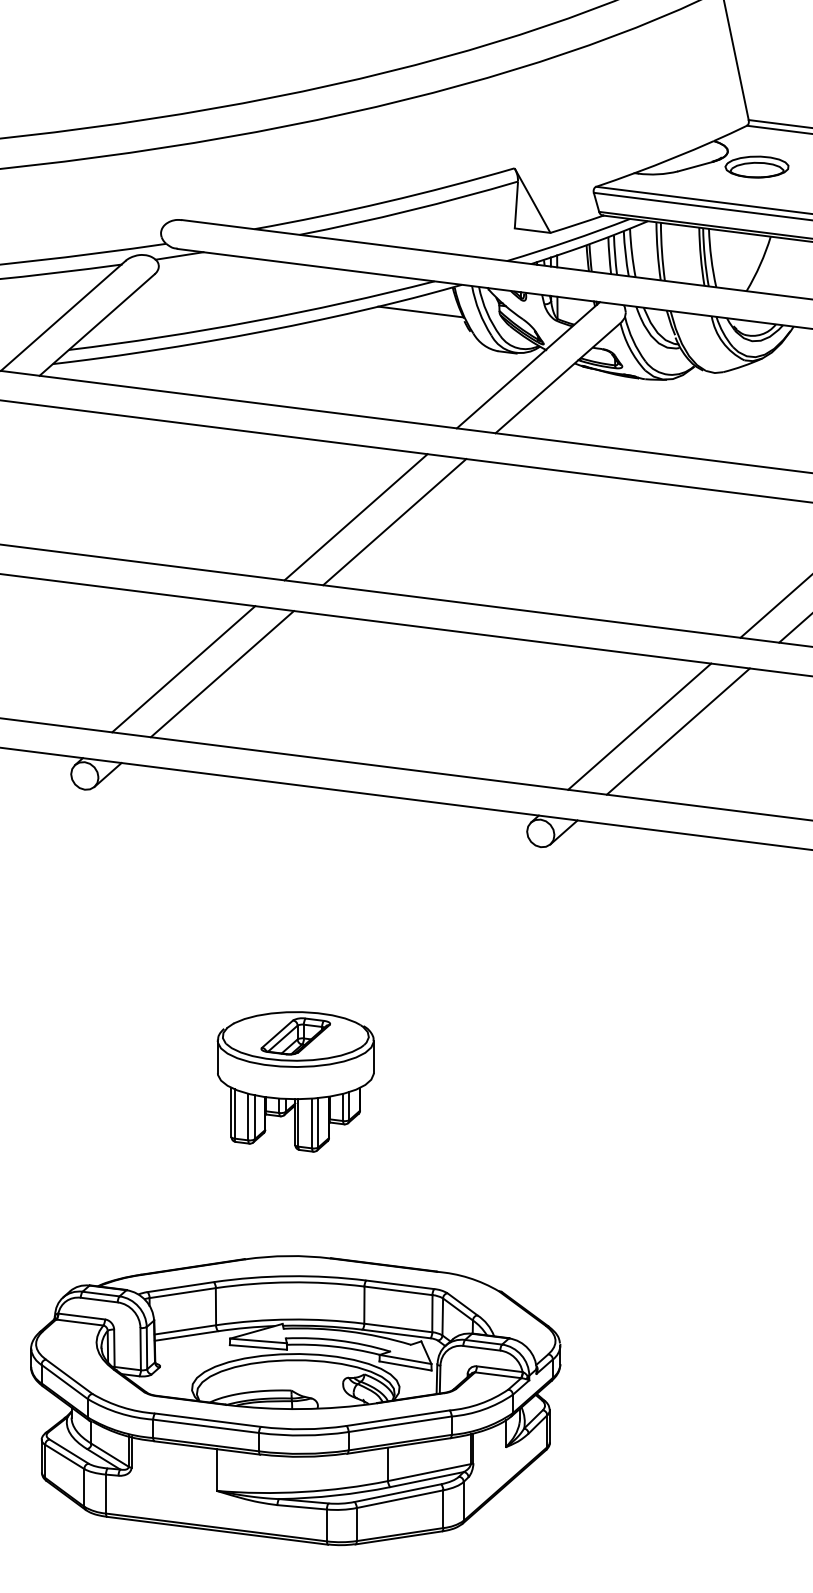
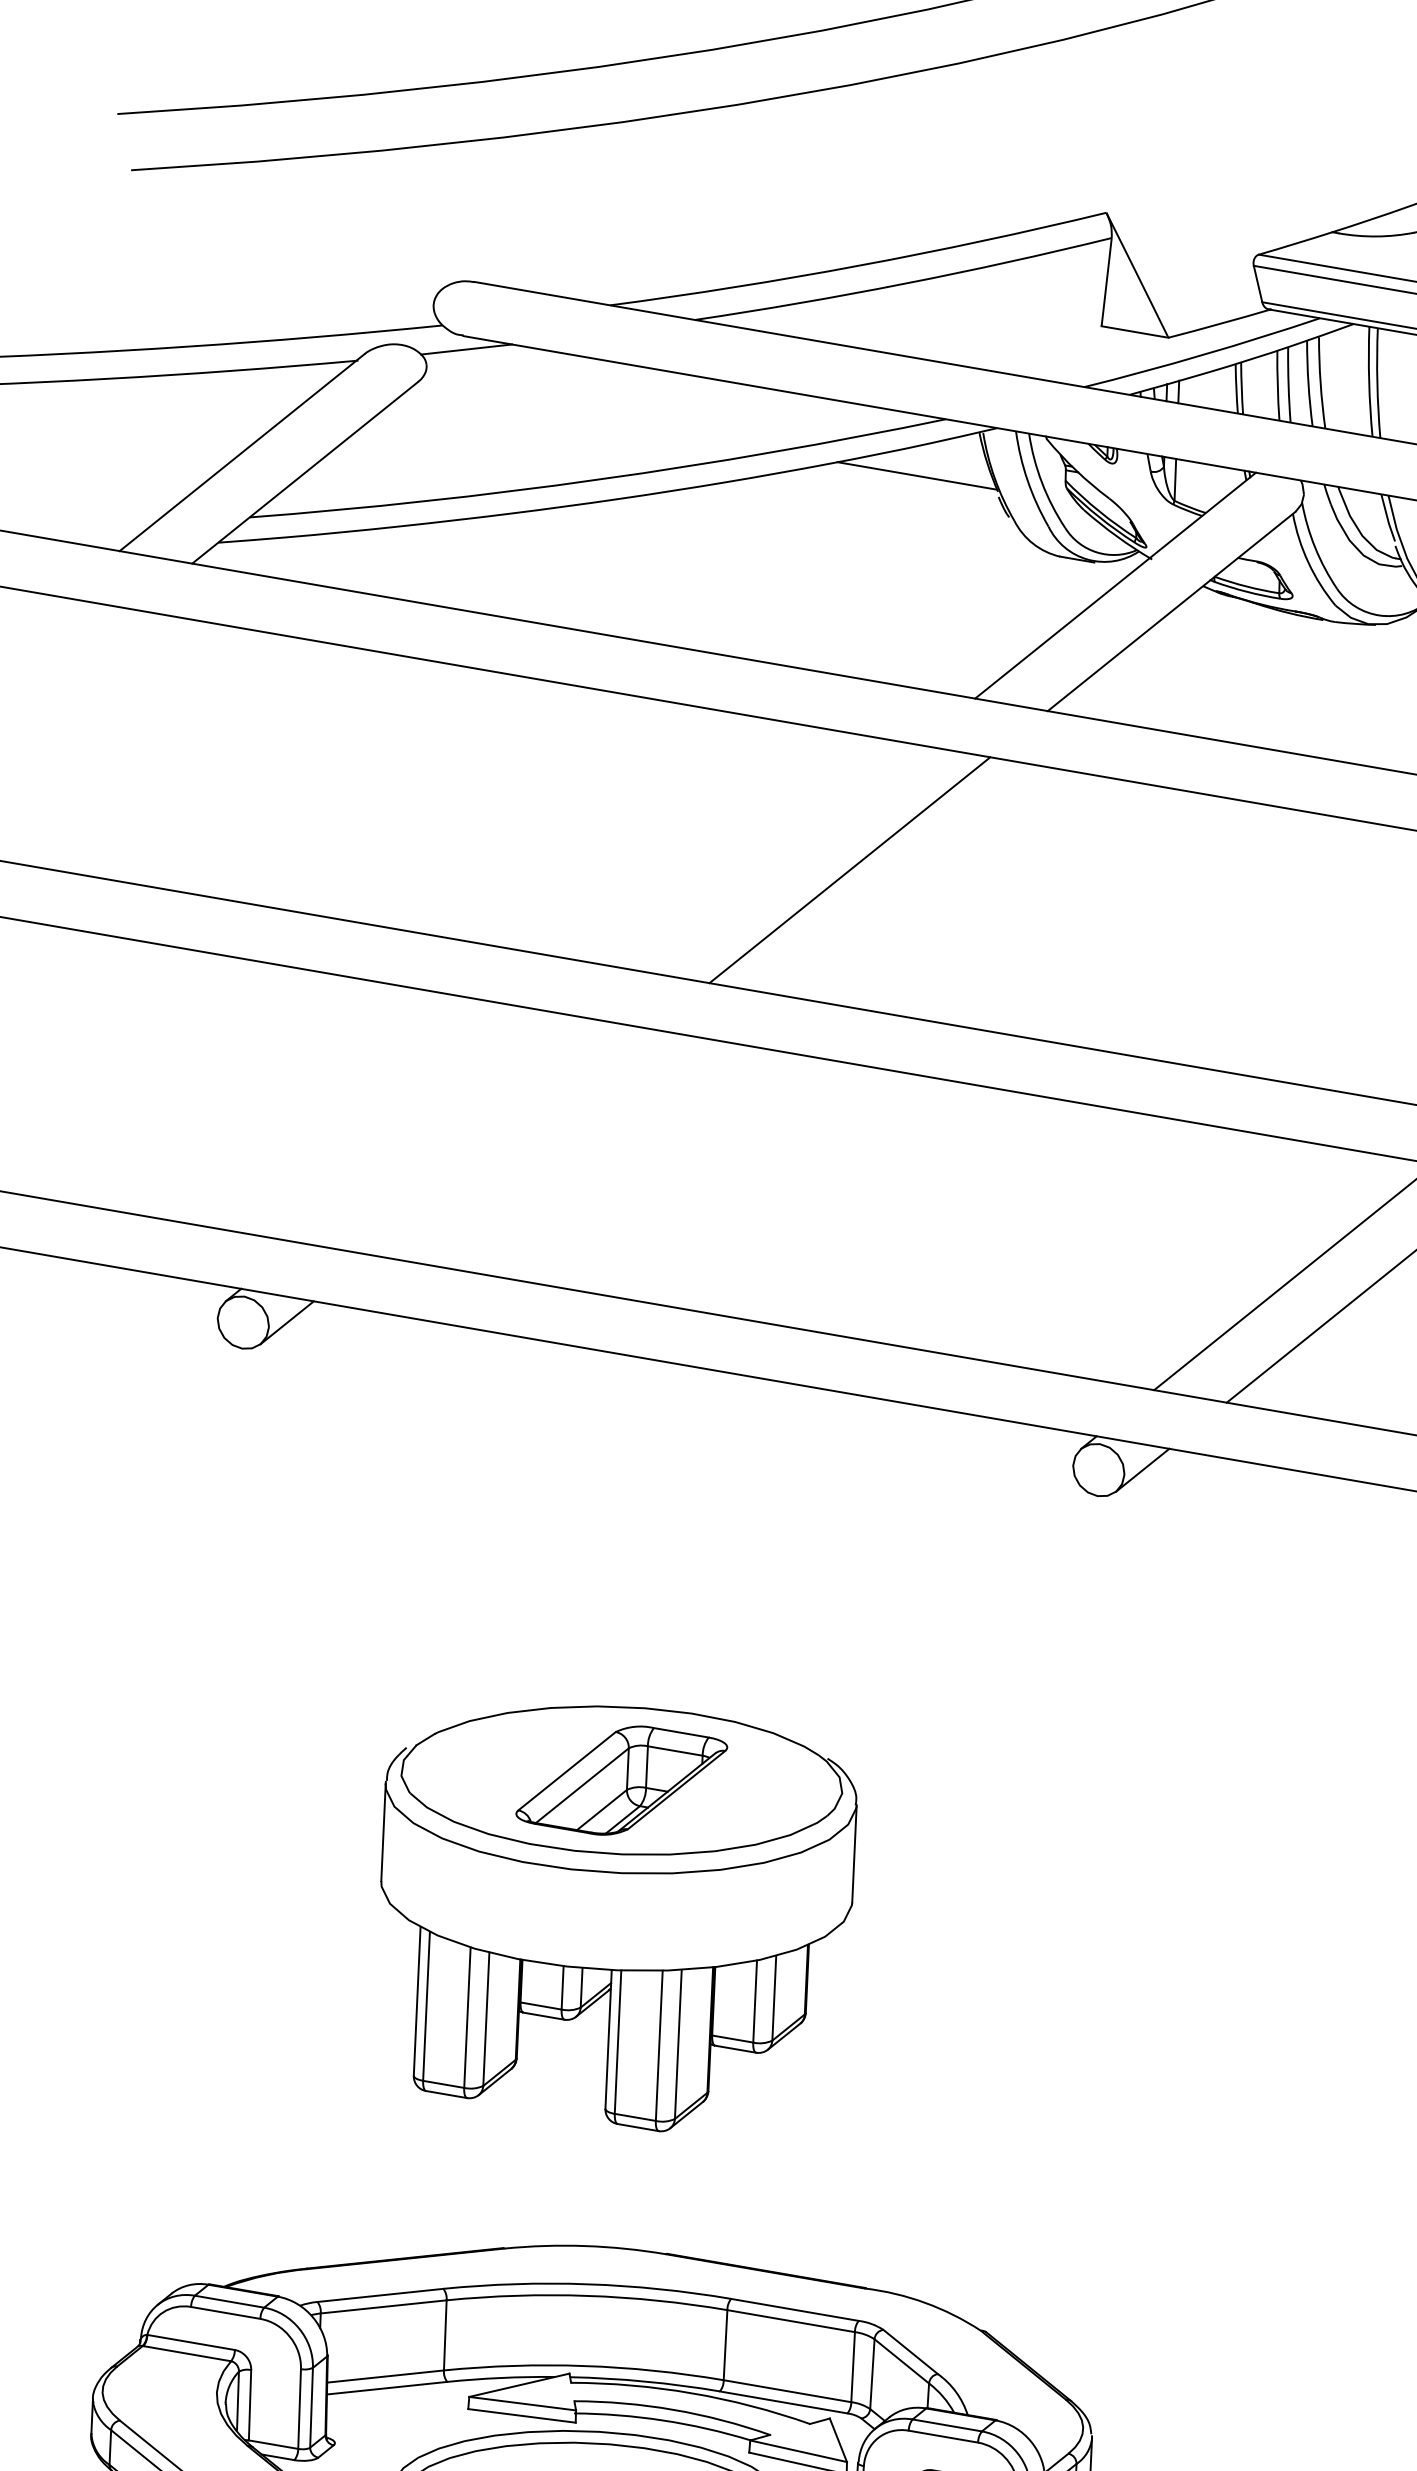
line: (355, 517) -> (776, 858), removed
line: (183, 669) -> (438, 1130), removed
line: (221, 674) -> (509, 1142), removed
part: (295, 1081) -> (614, 1917), size x1.6

